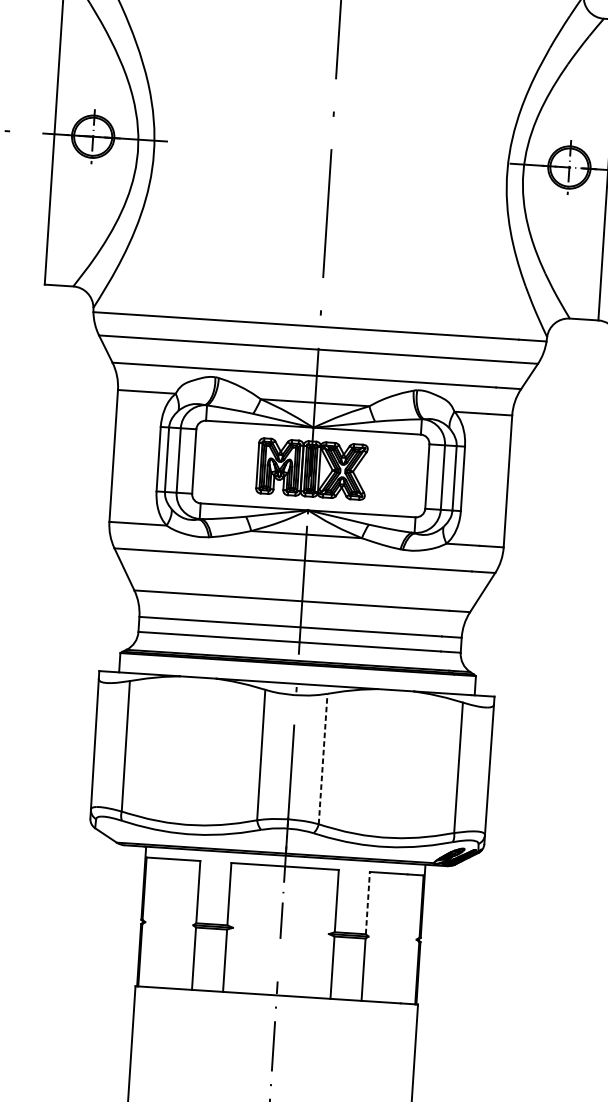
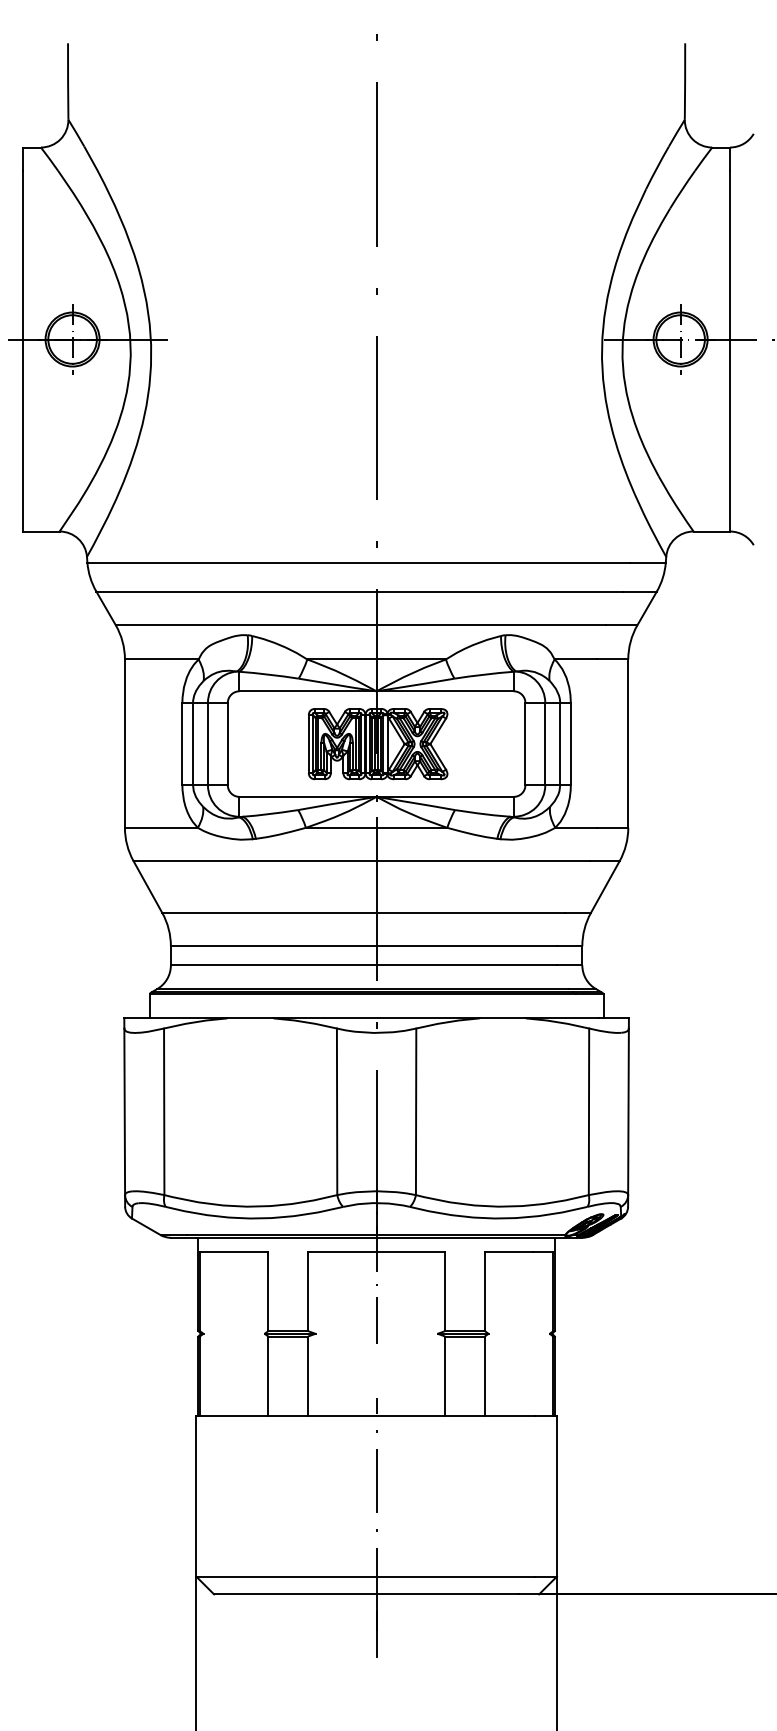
line: (323, 758) -> (416, 1111), dashed -> solid
line: (367, 903) -> (484, 1291), dashed -> solid

